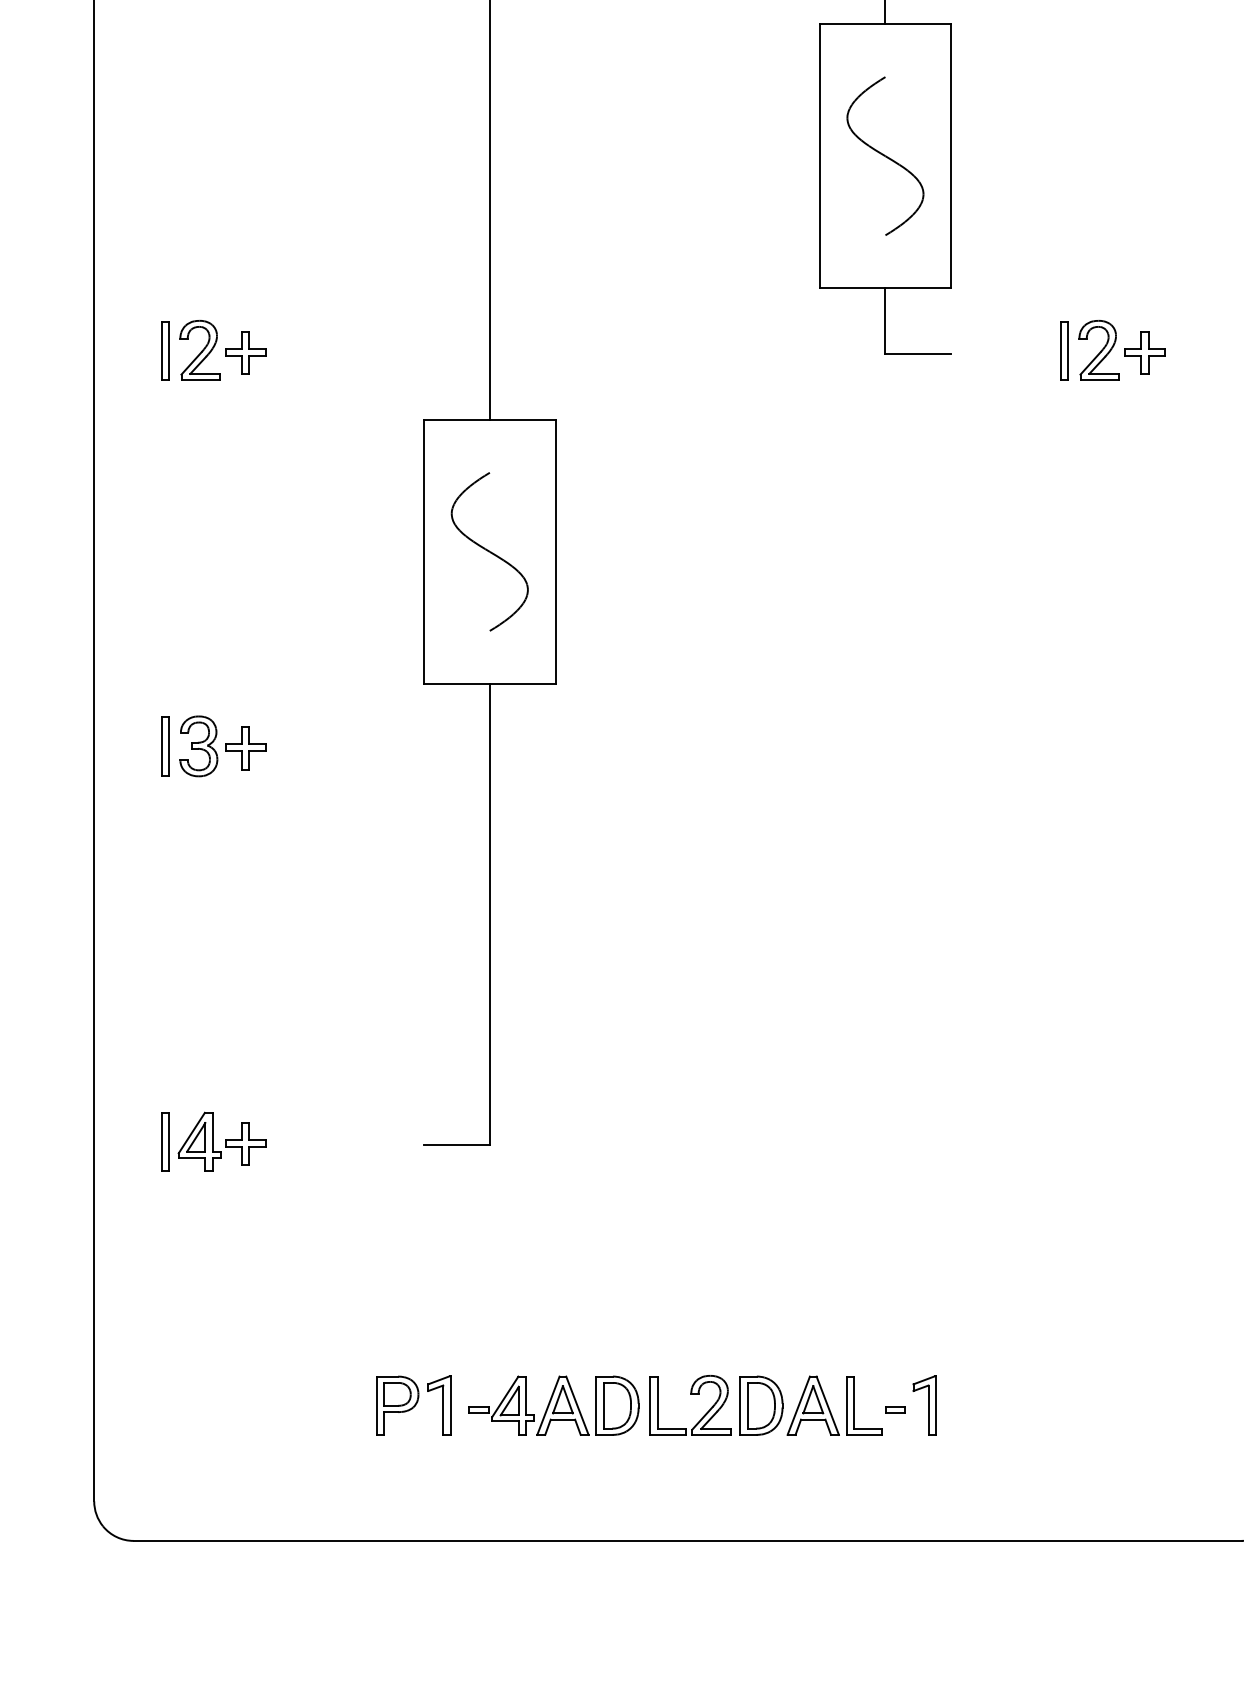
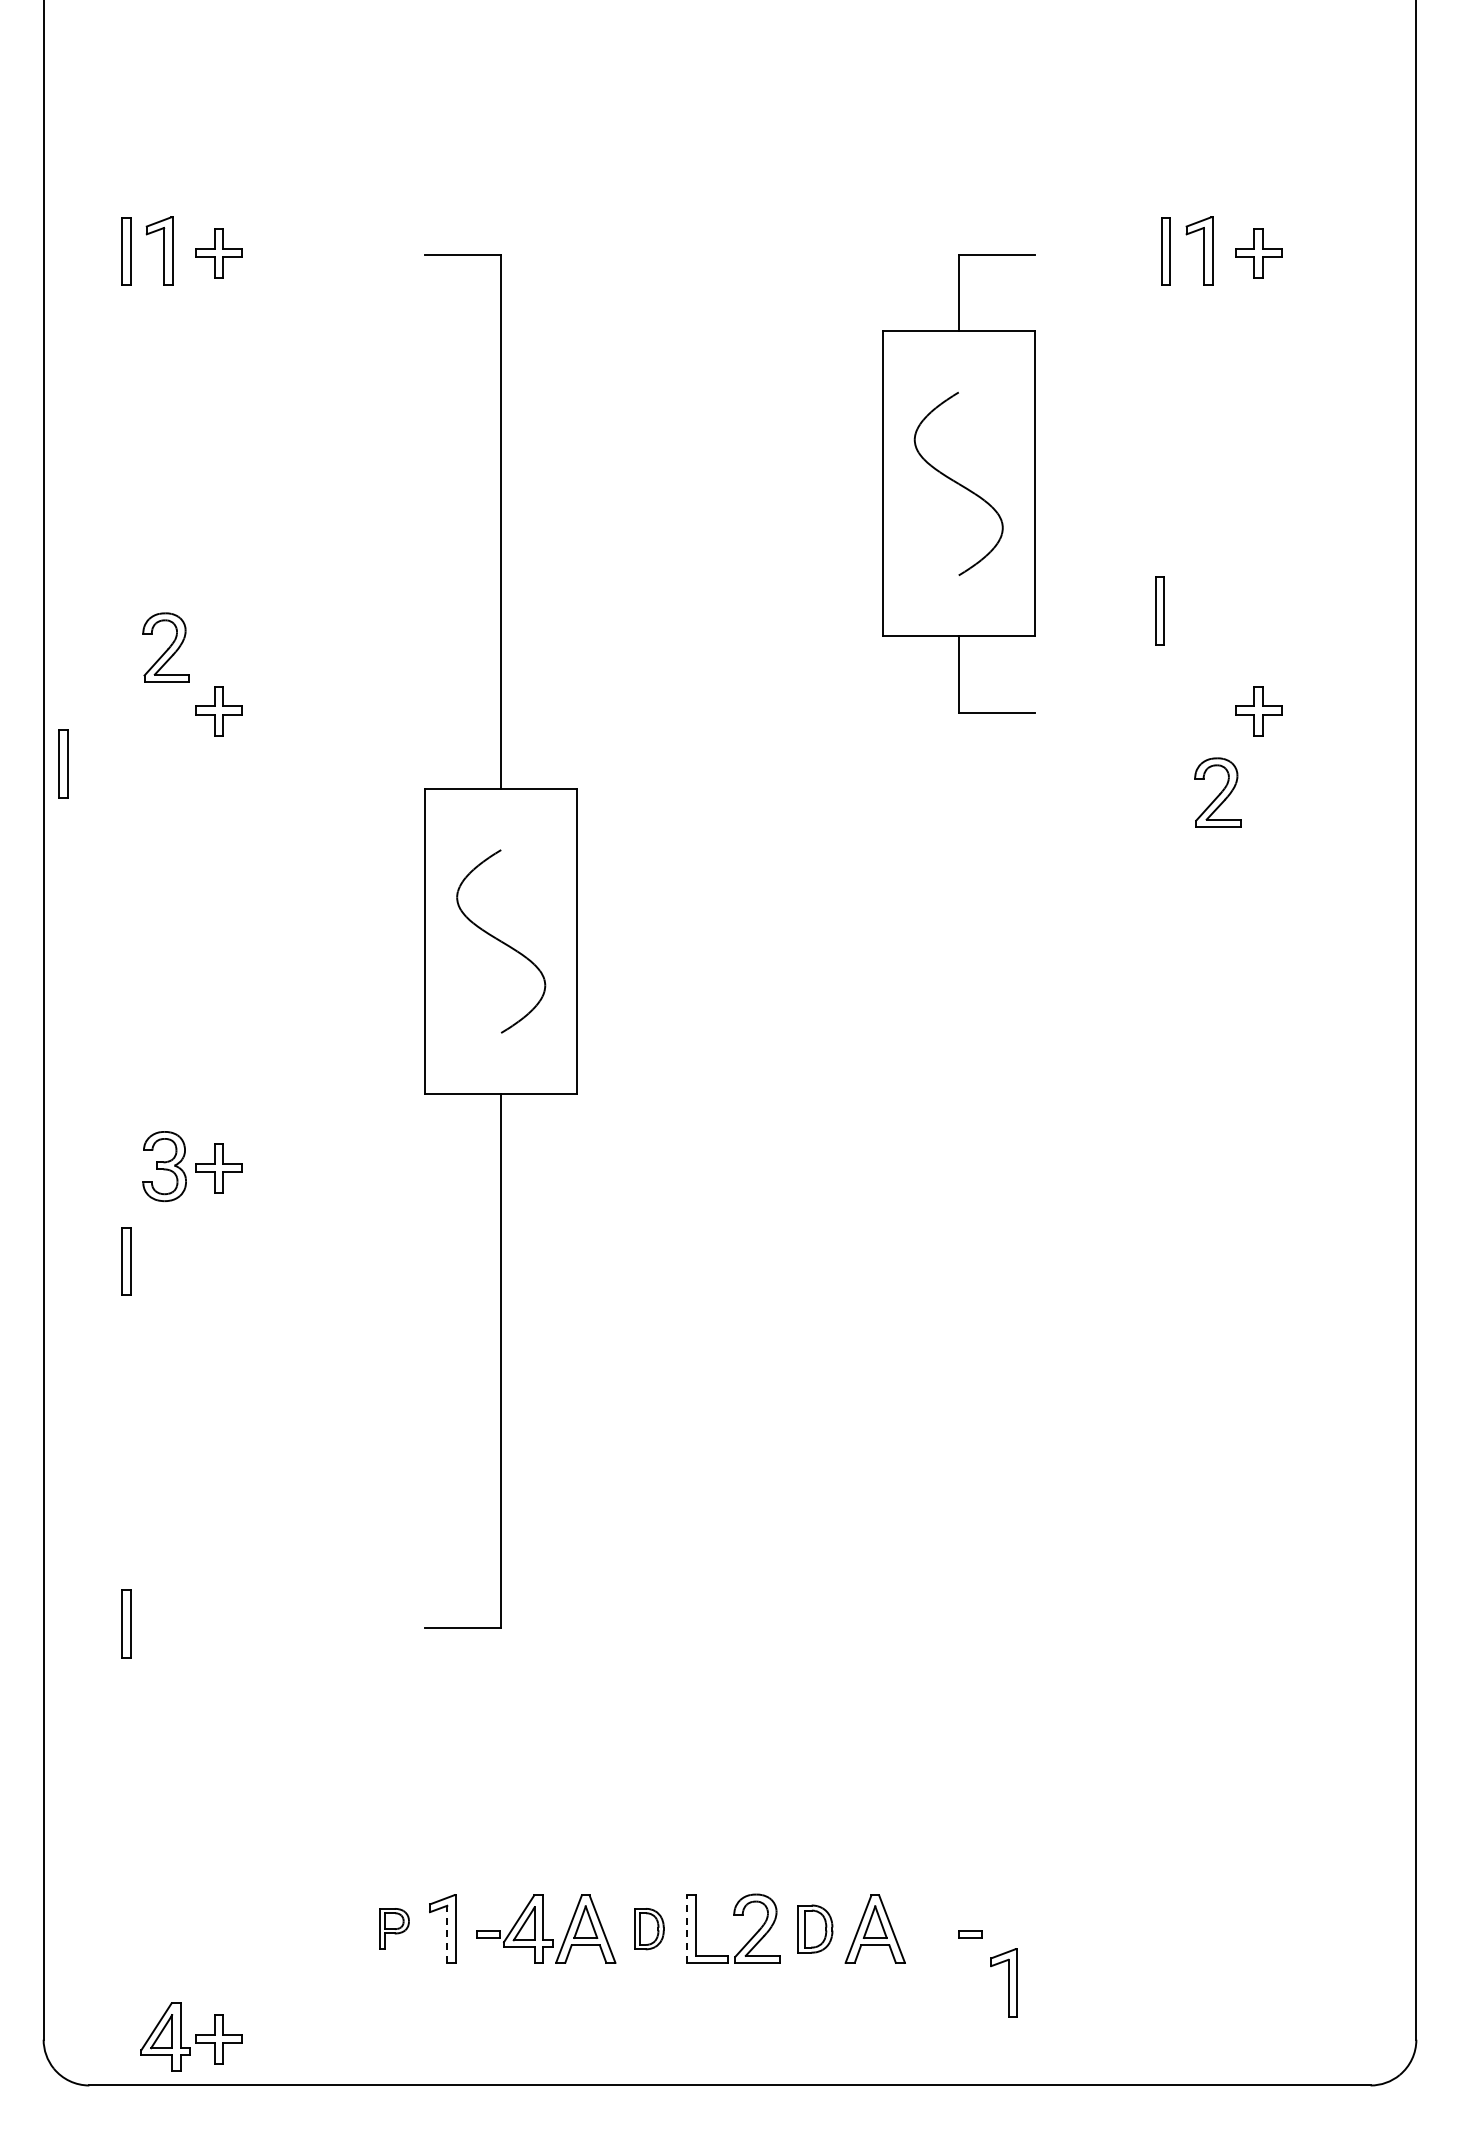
part: (165, 350) -> (63, 763), moved
part: (199, 350) -> (165, 647), moved
part: (1064, 350) -> (1159, 610), moved
part: (1098, 350) -> (1217, 792), moved
part: (165, 746) -> (126, 1261), moved
part: (222, 1141) -> (191, 2036), moved
part: (397, 1405) -> (394, 1928), size x0.6
part: (618, 1405) -> (649, 1928), size x0.6
part: (761, 1405) -> (815, 1928), size x0.7
part: (854, 1405) -> (923, 1928), removed
part: (924, 1405) -> (1003, 1982), moved
line: (650, 1406) -> (686, 1929), solid -> dashed
line: (443, 1410) -> (447, 1934), solid -> dashed

